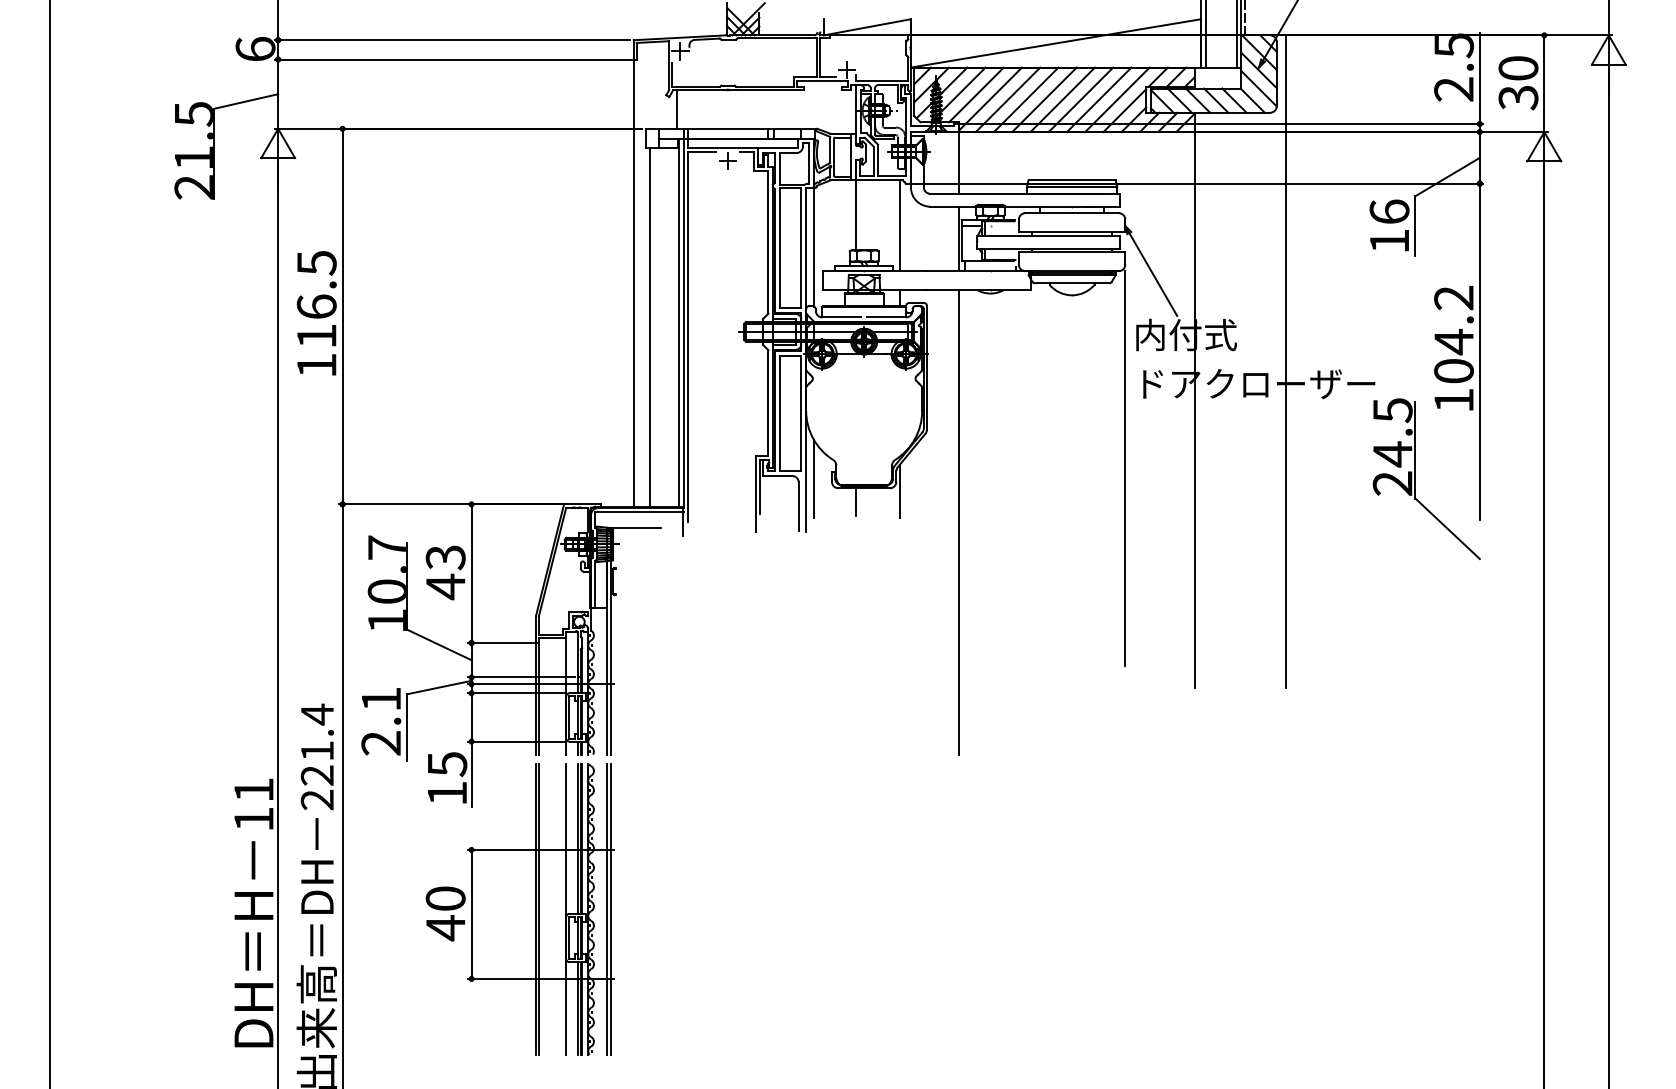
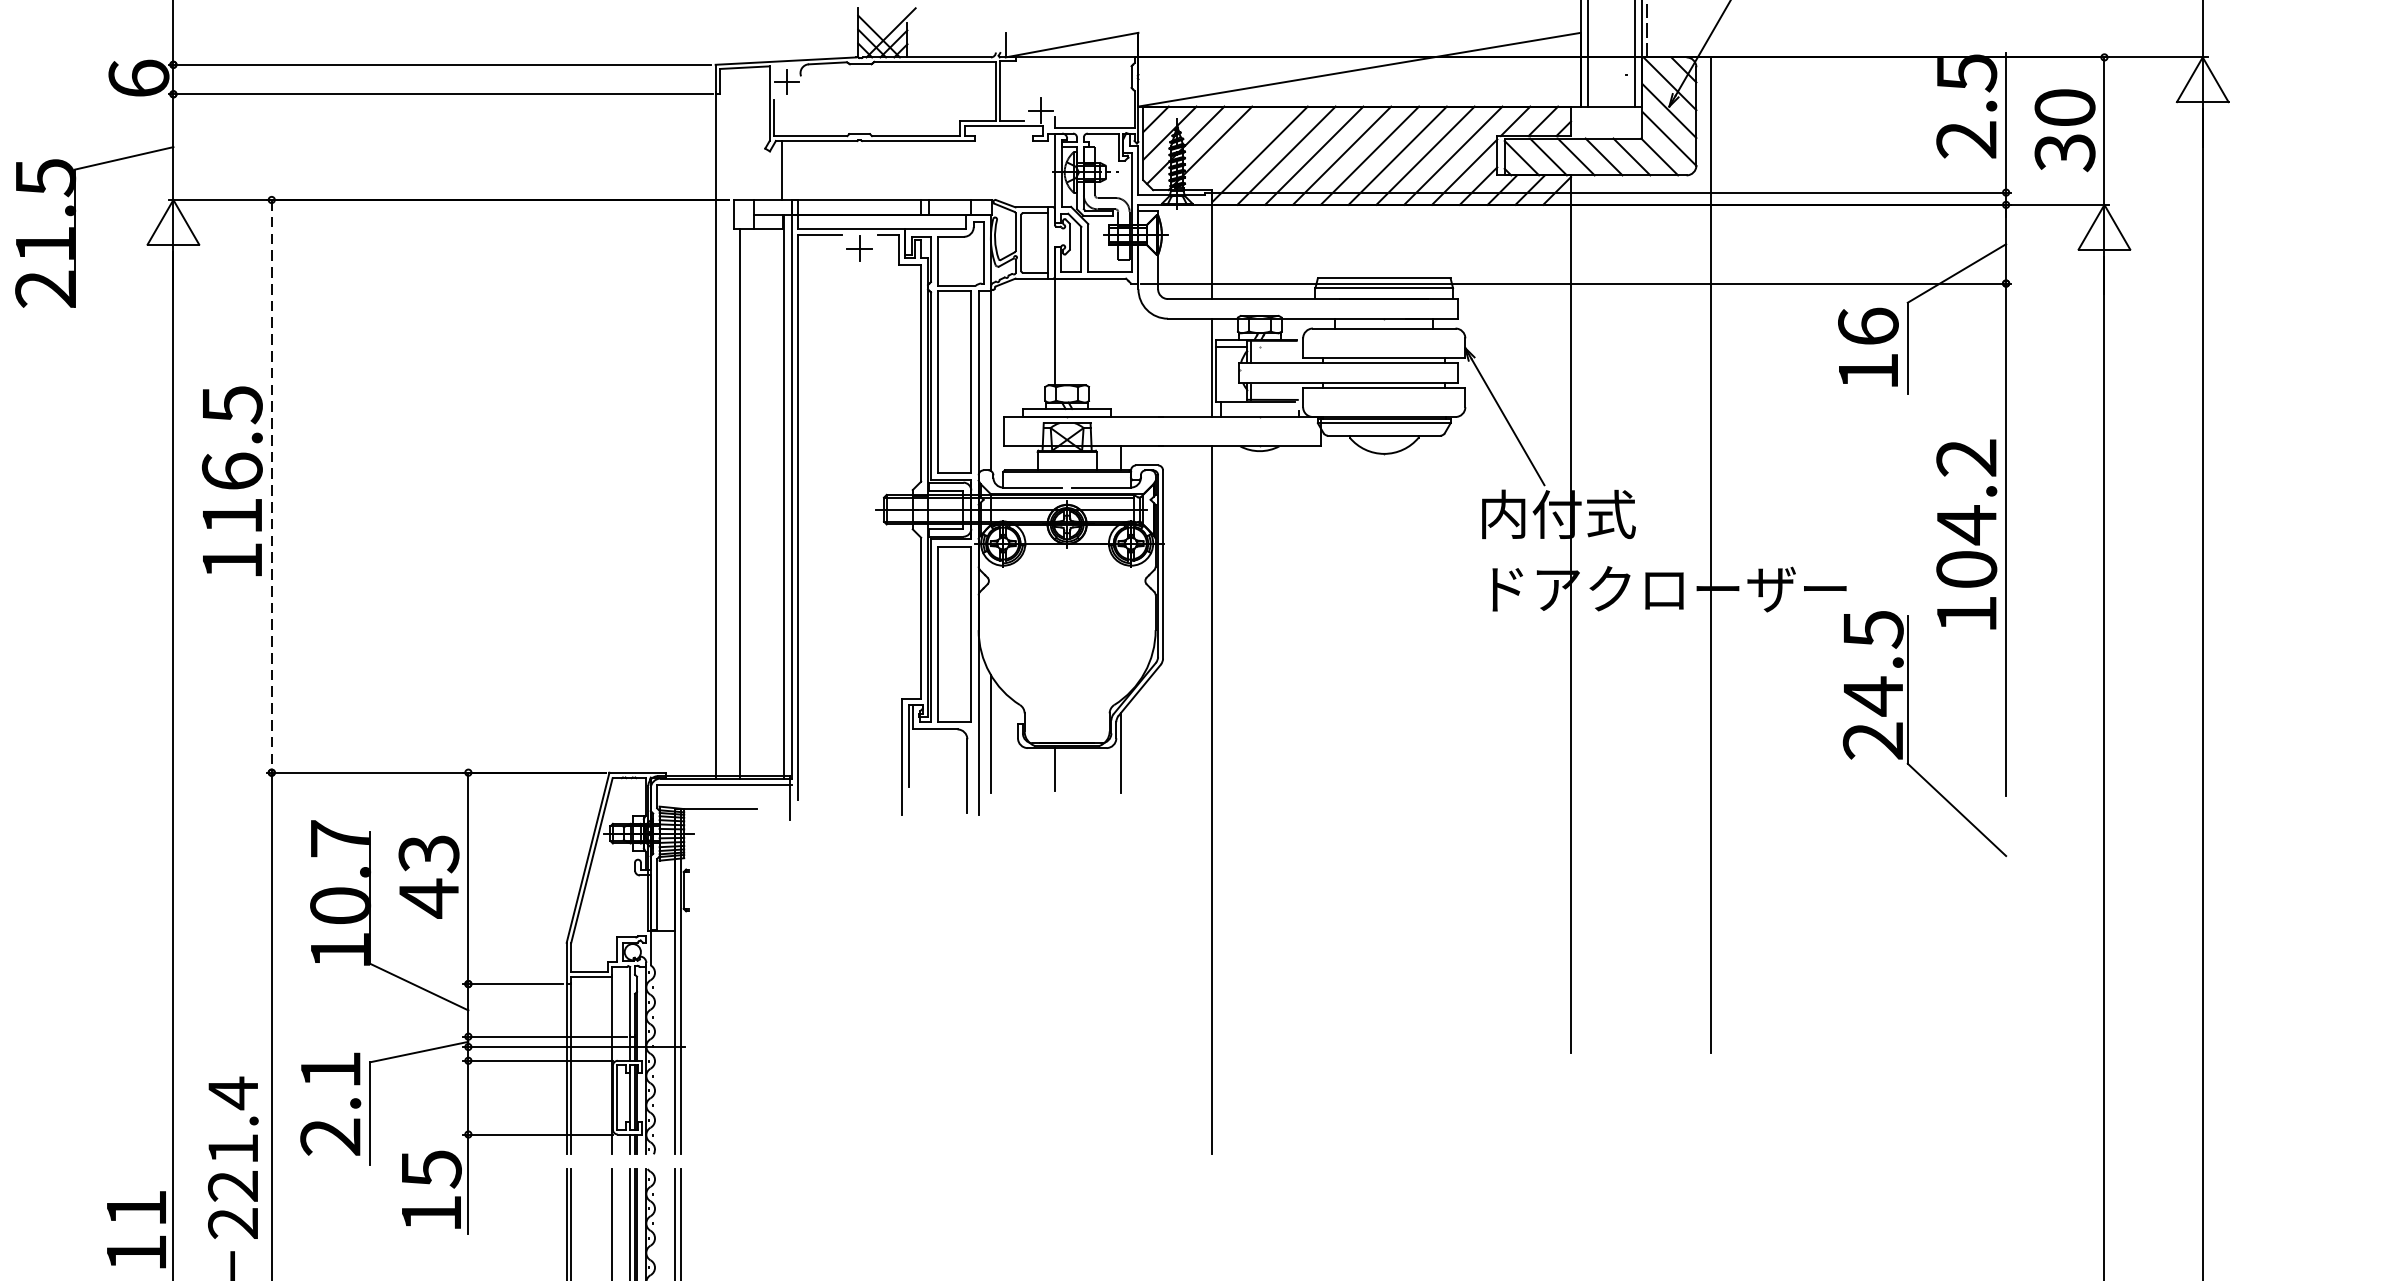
line: (975, 94) -> (1236, 147), removed
line: (899, 225) -> (1121, 347), removed
line: (342, 316) -> (271, 486), solid -> dashed
line: (1125, 468) -> (1465, 717), removed

